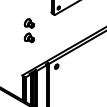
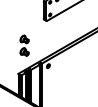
part: (29, 30) -> (24, 45), moved

